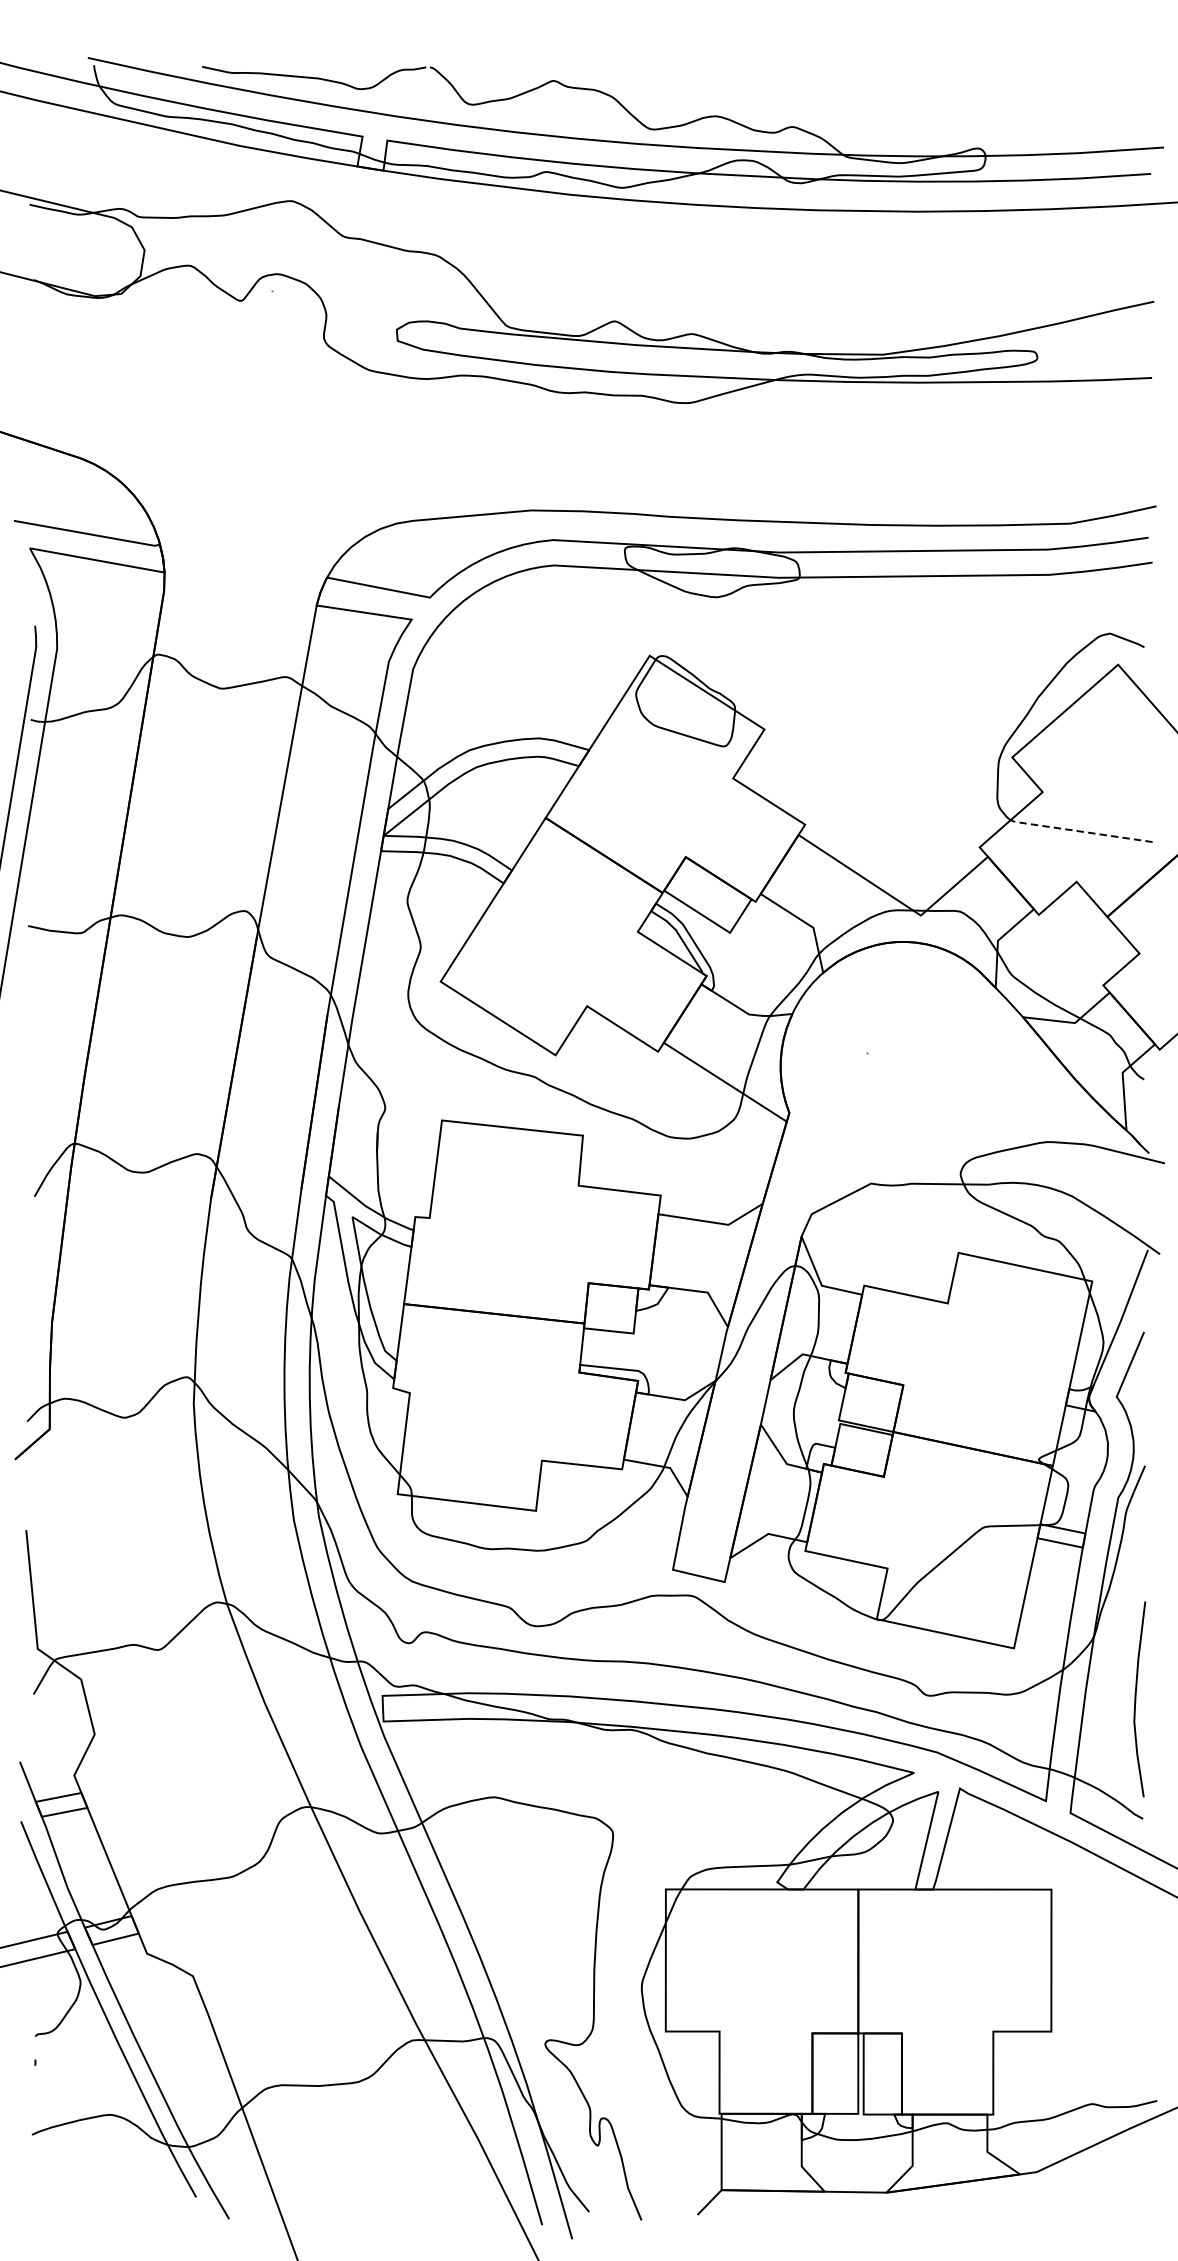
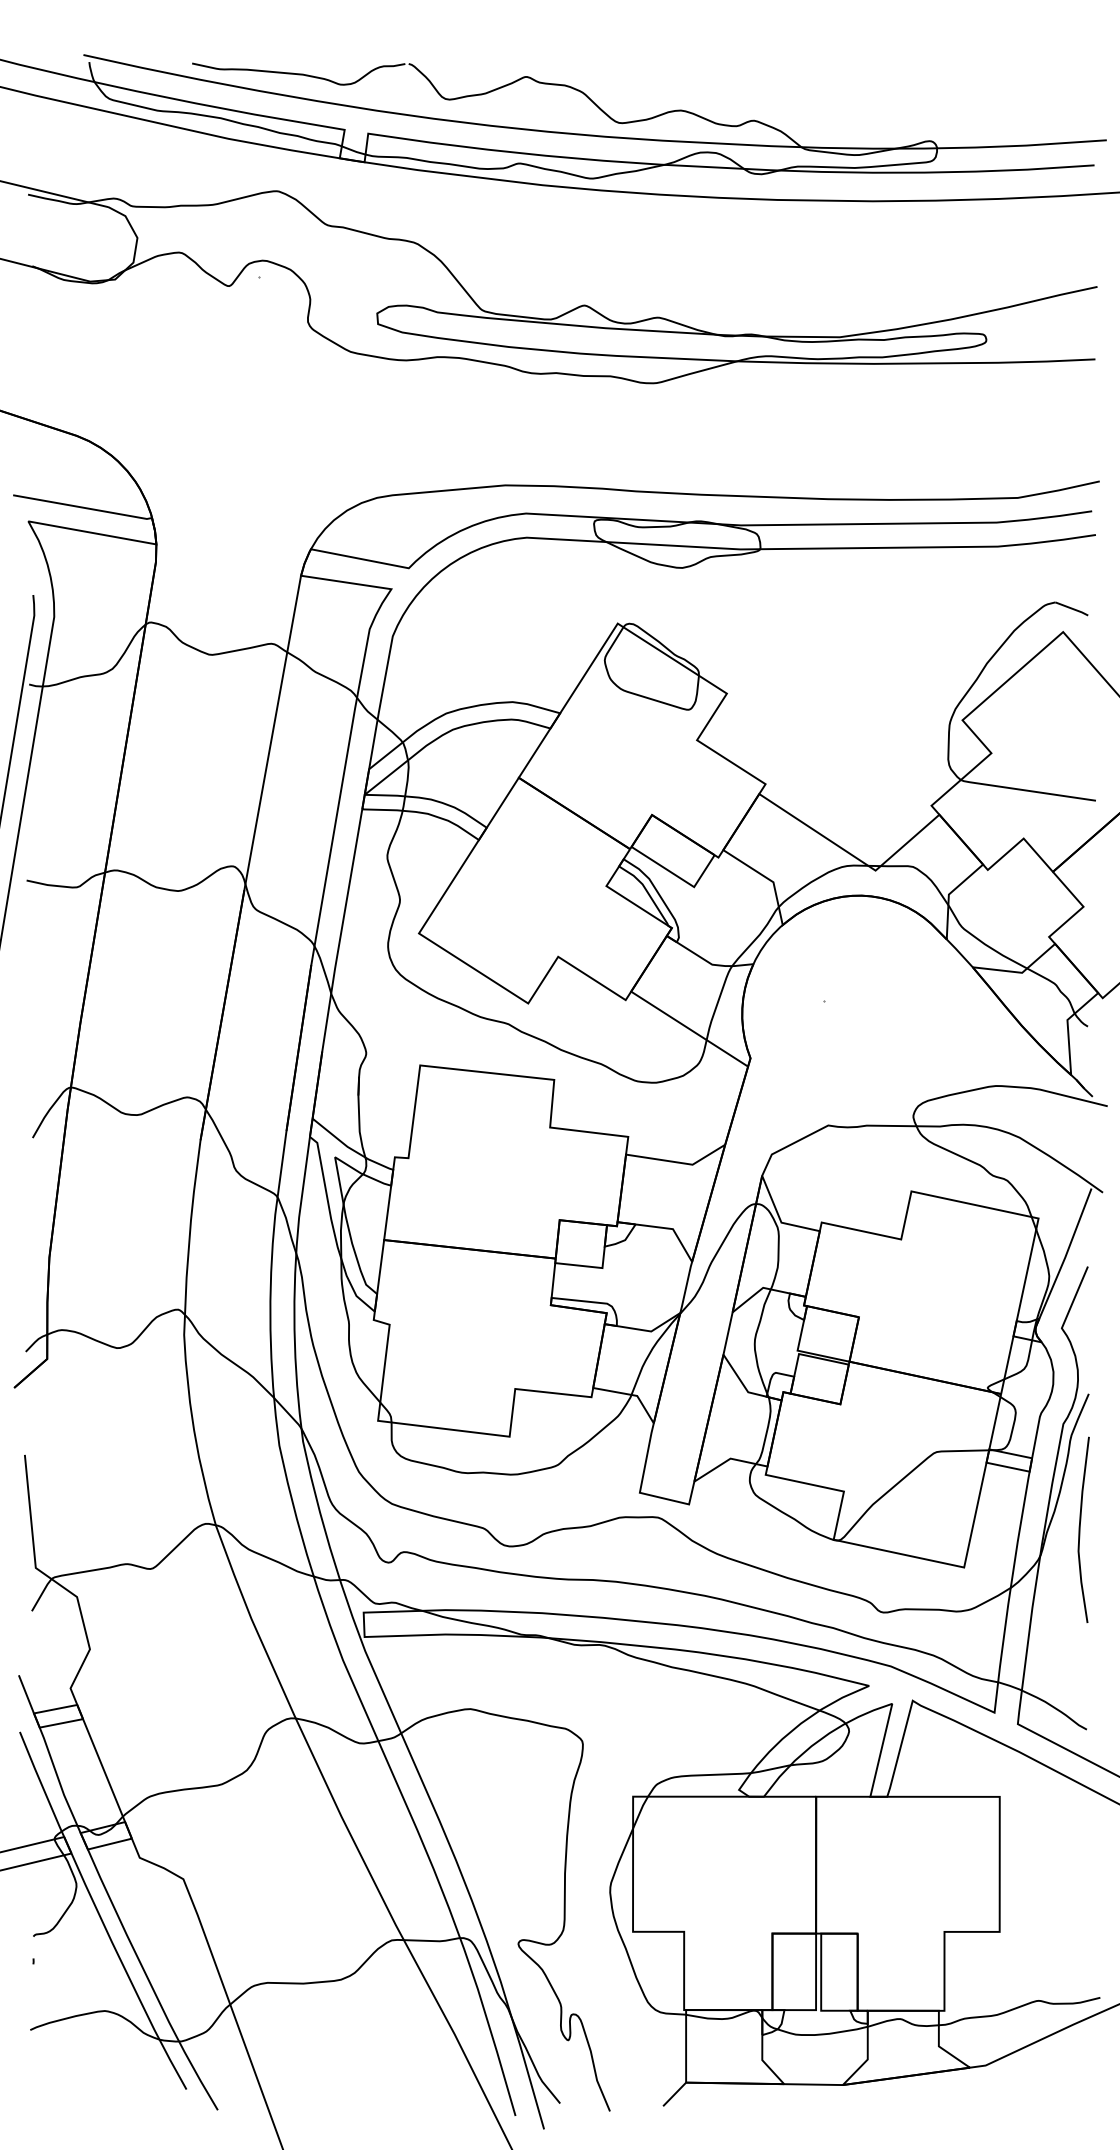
line: (1078, 831) -> (1025, 790), dashed -> solid
curve: (1136, 1698) -> (1080, 1529), moved

